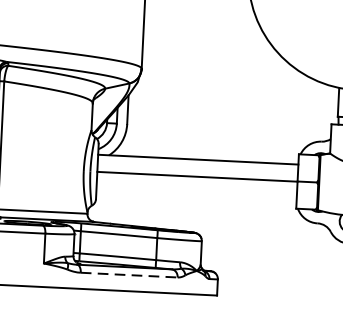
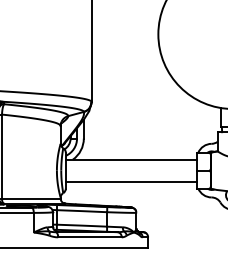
line: (197, 176) -> (131, 181), moved
line: (128, 275) -> (89, 237), dashed -> solid

